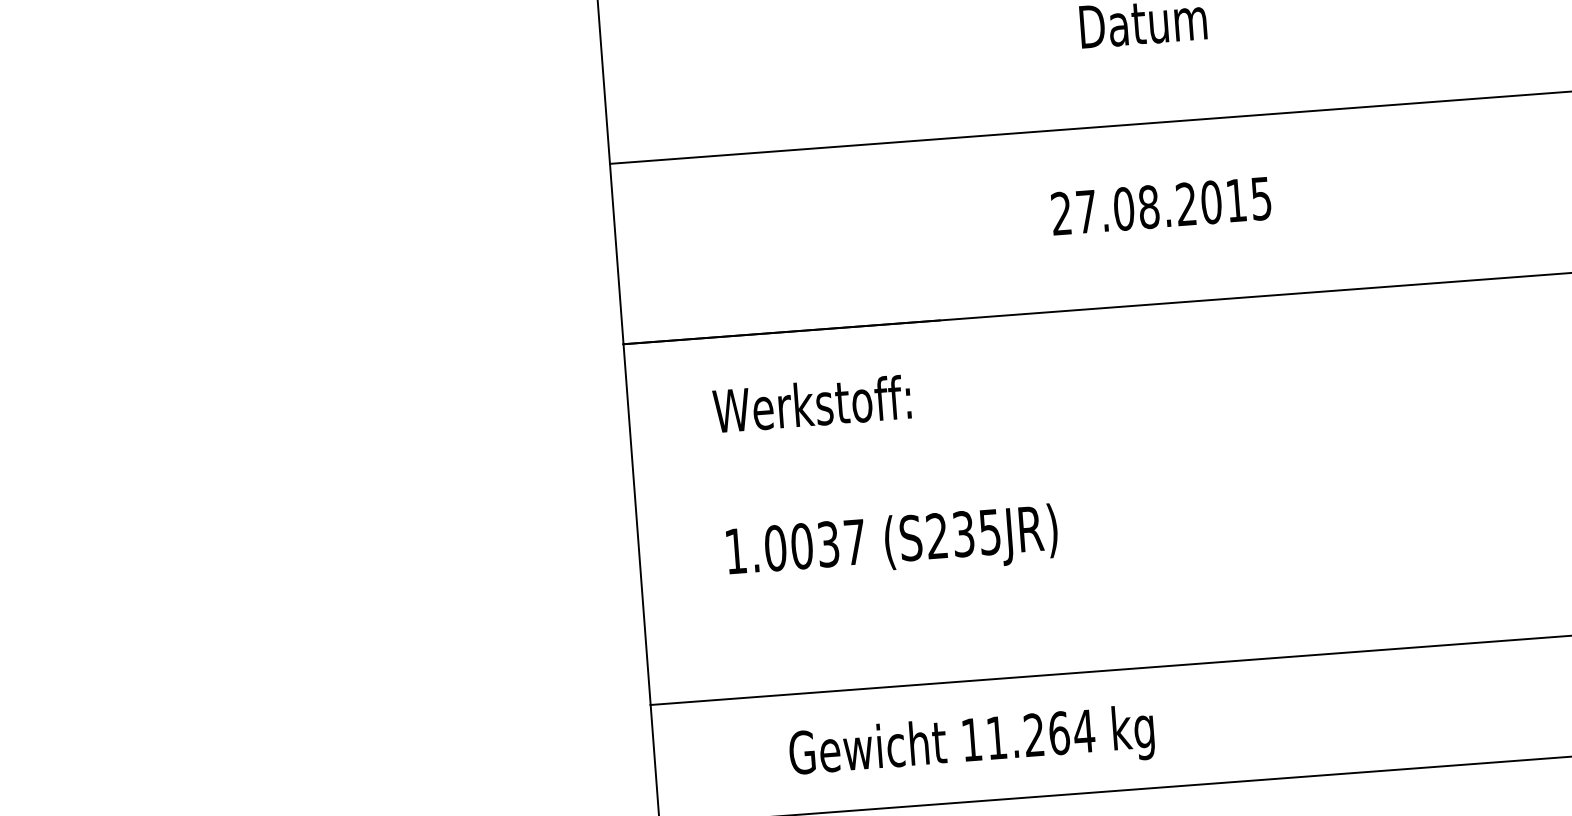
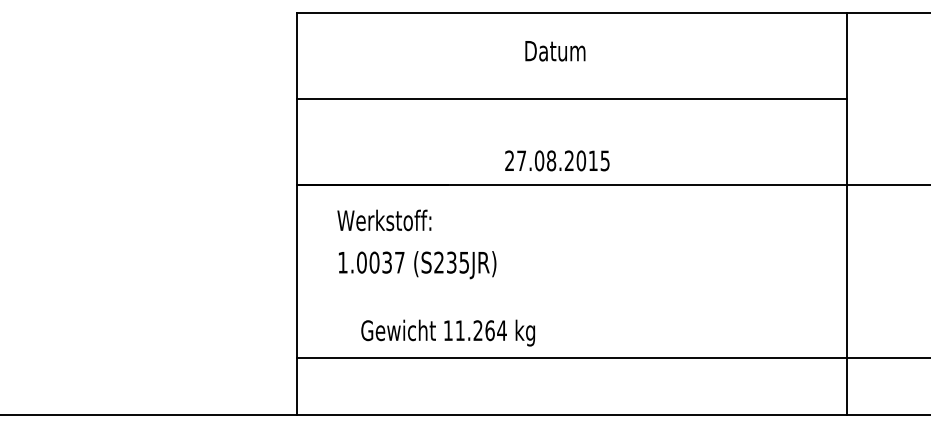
text: (1161, 205) -> (557, 160), moved
text: (892, 545) -> (417, 265), moved
text: (970, 743) -> (447, 332), moved

